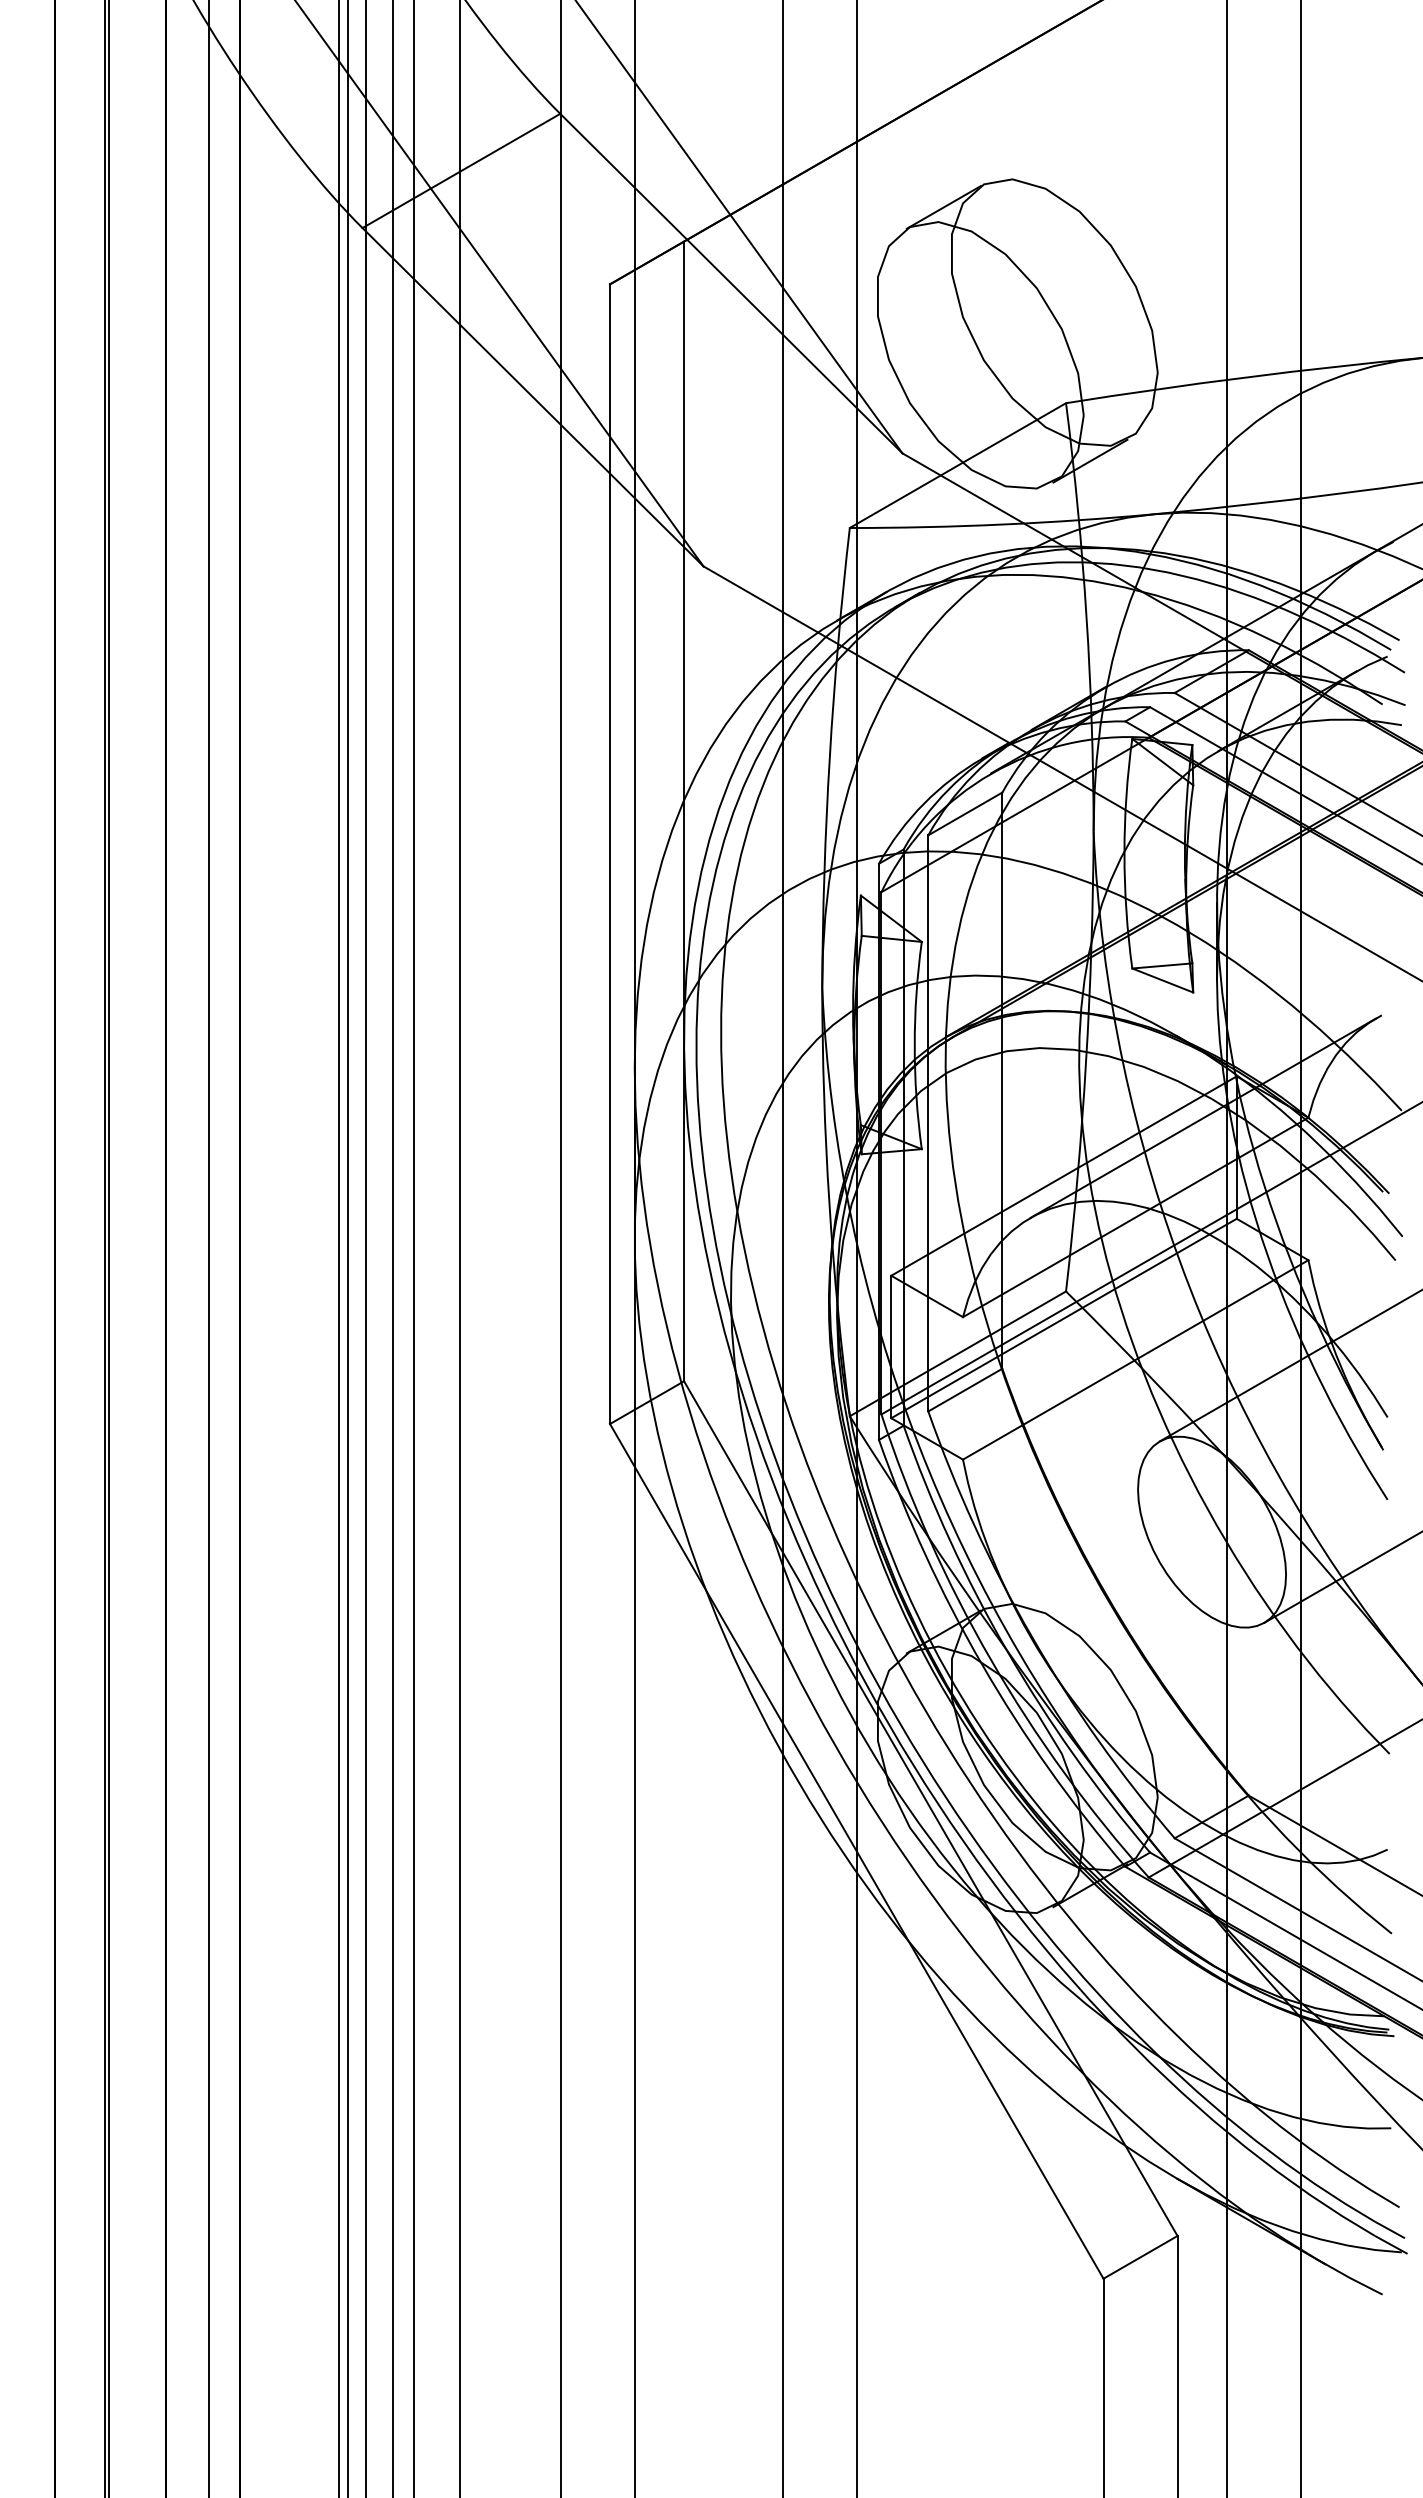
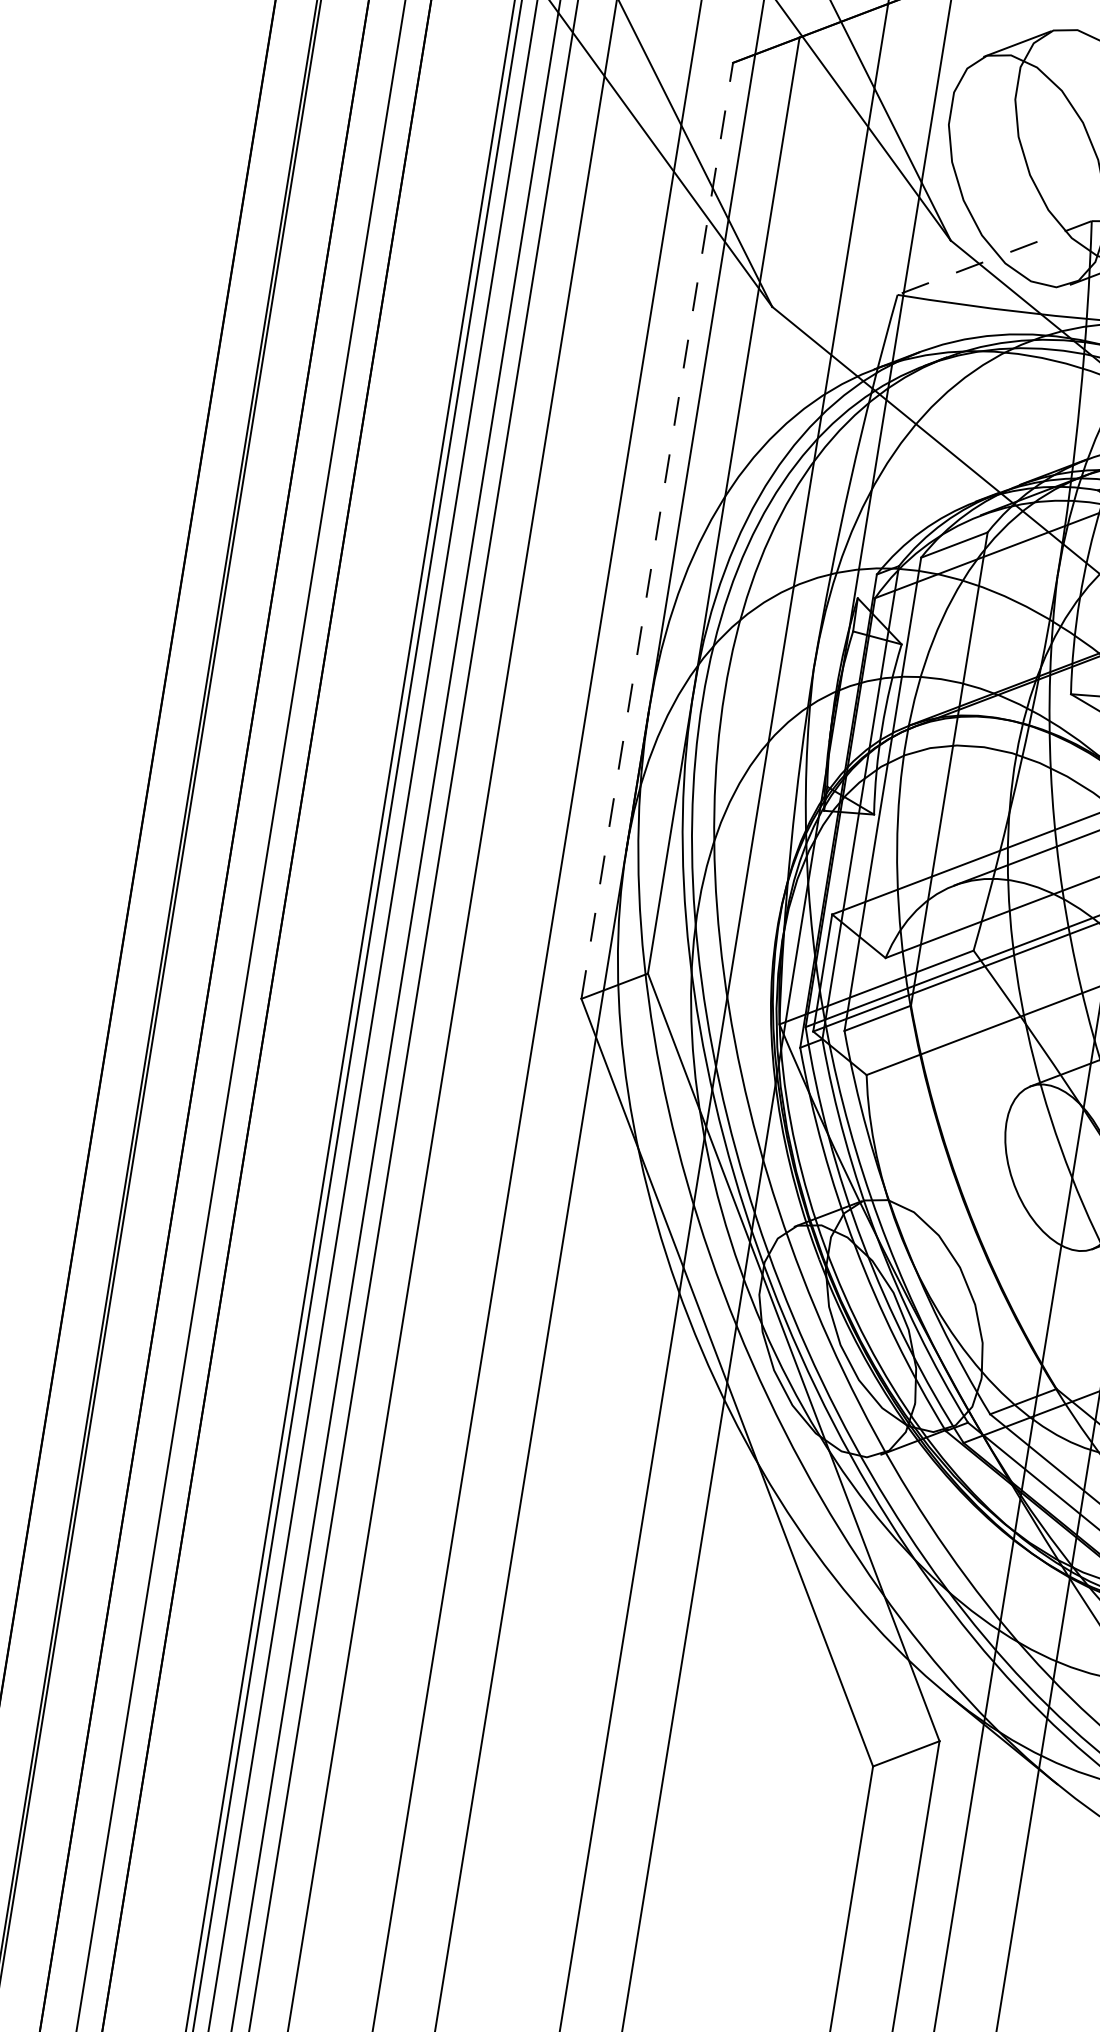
line: (957, 465) -> (994, 257), solid -> dashed
line: (610, 854) -> (657, 531), solid -> dashed

